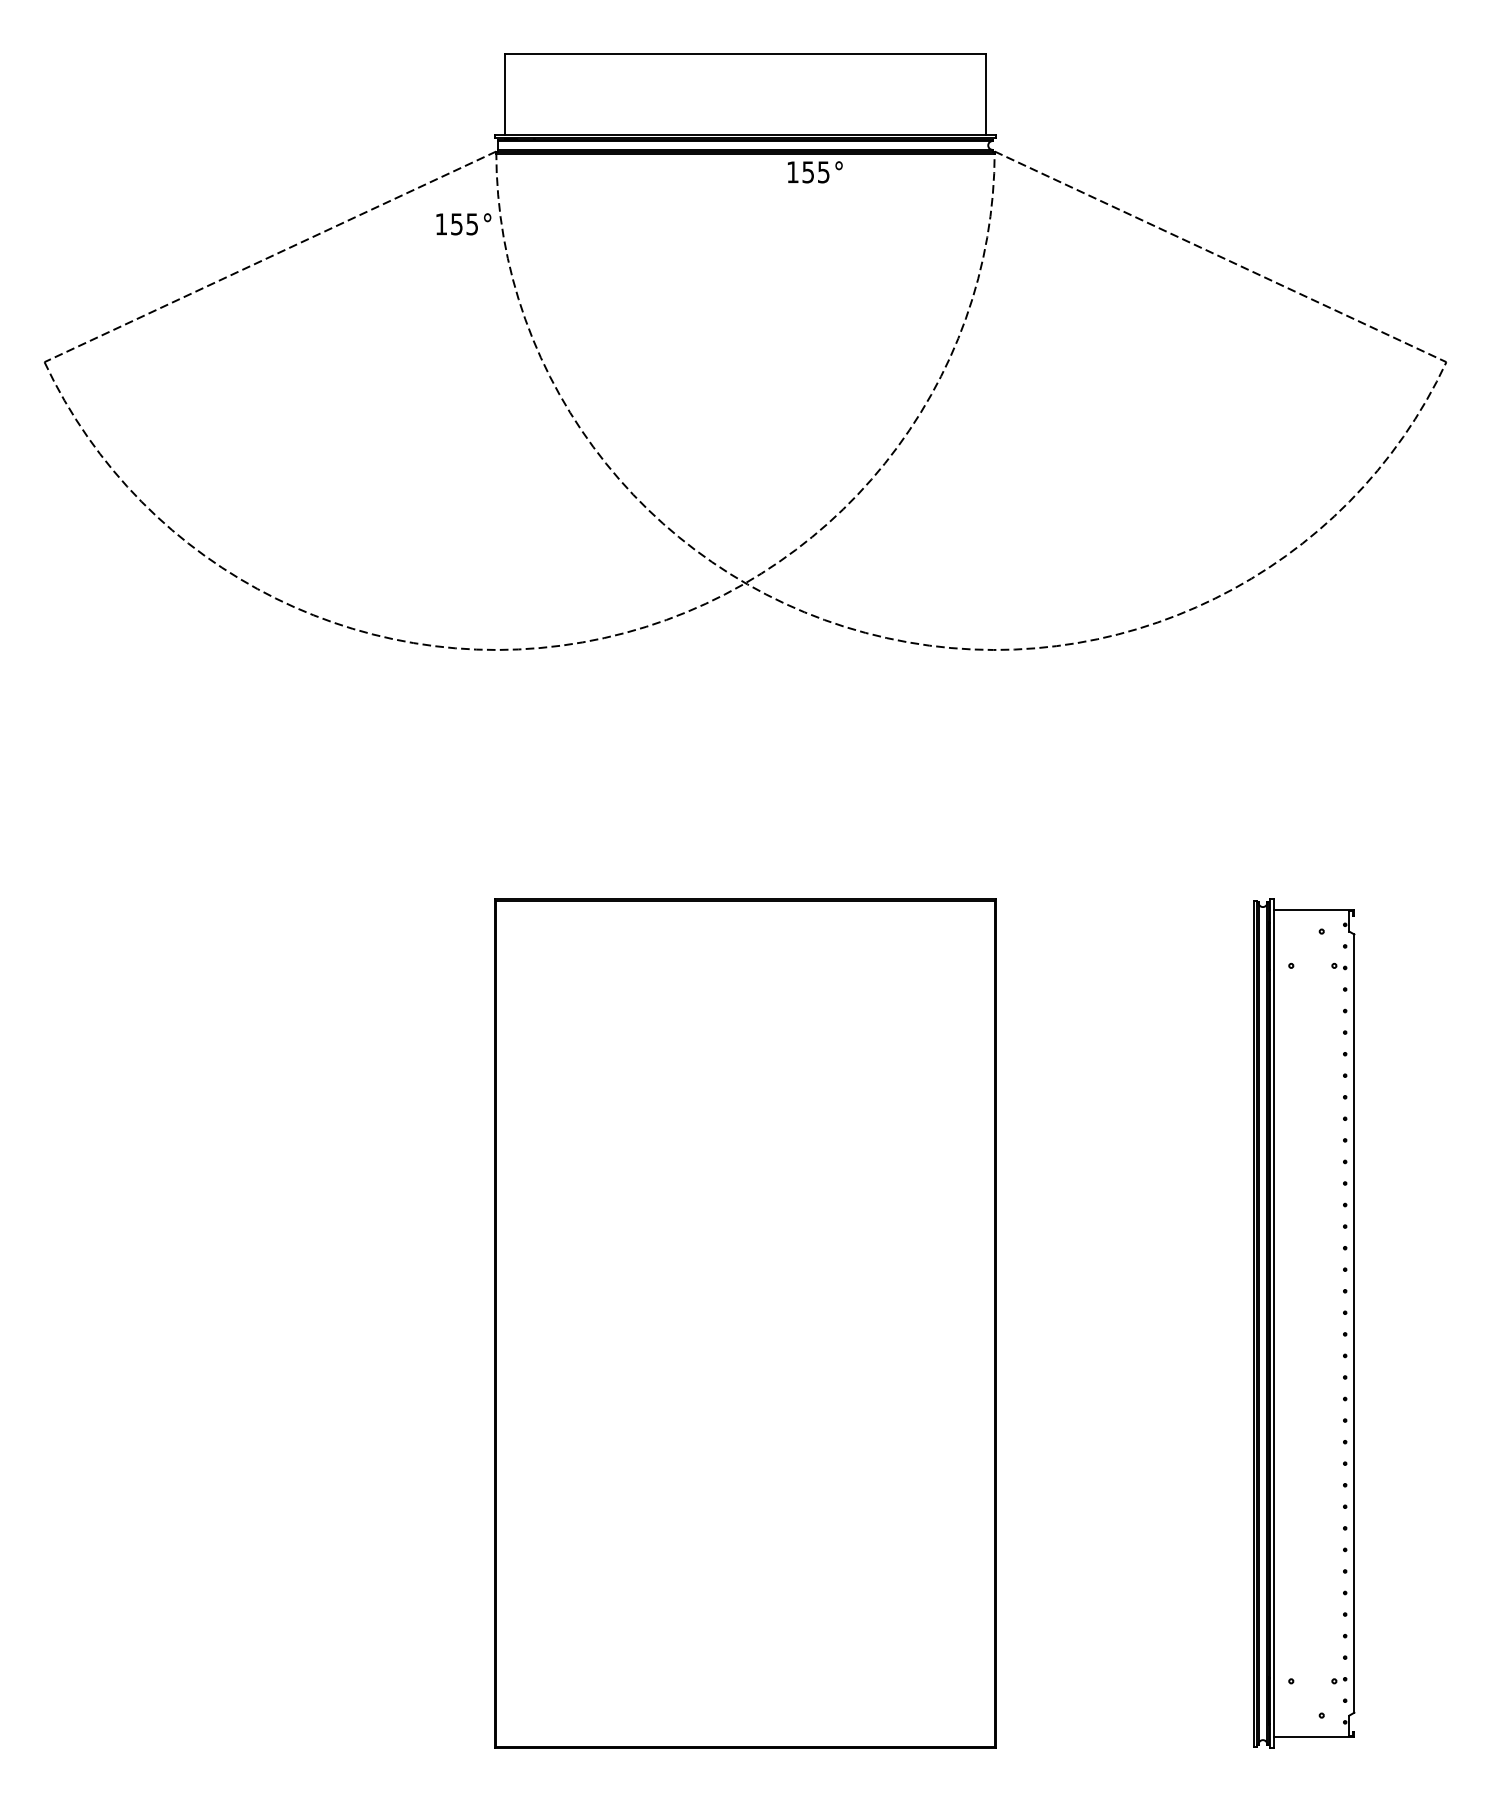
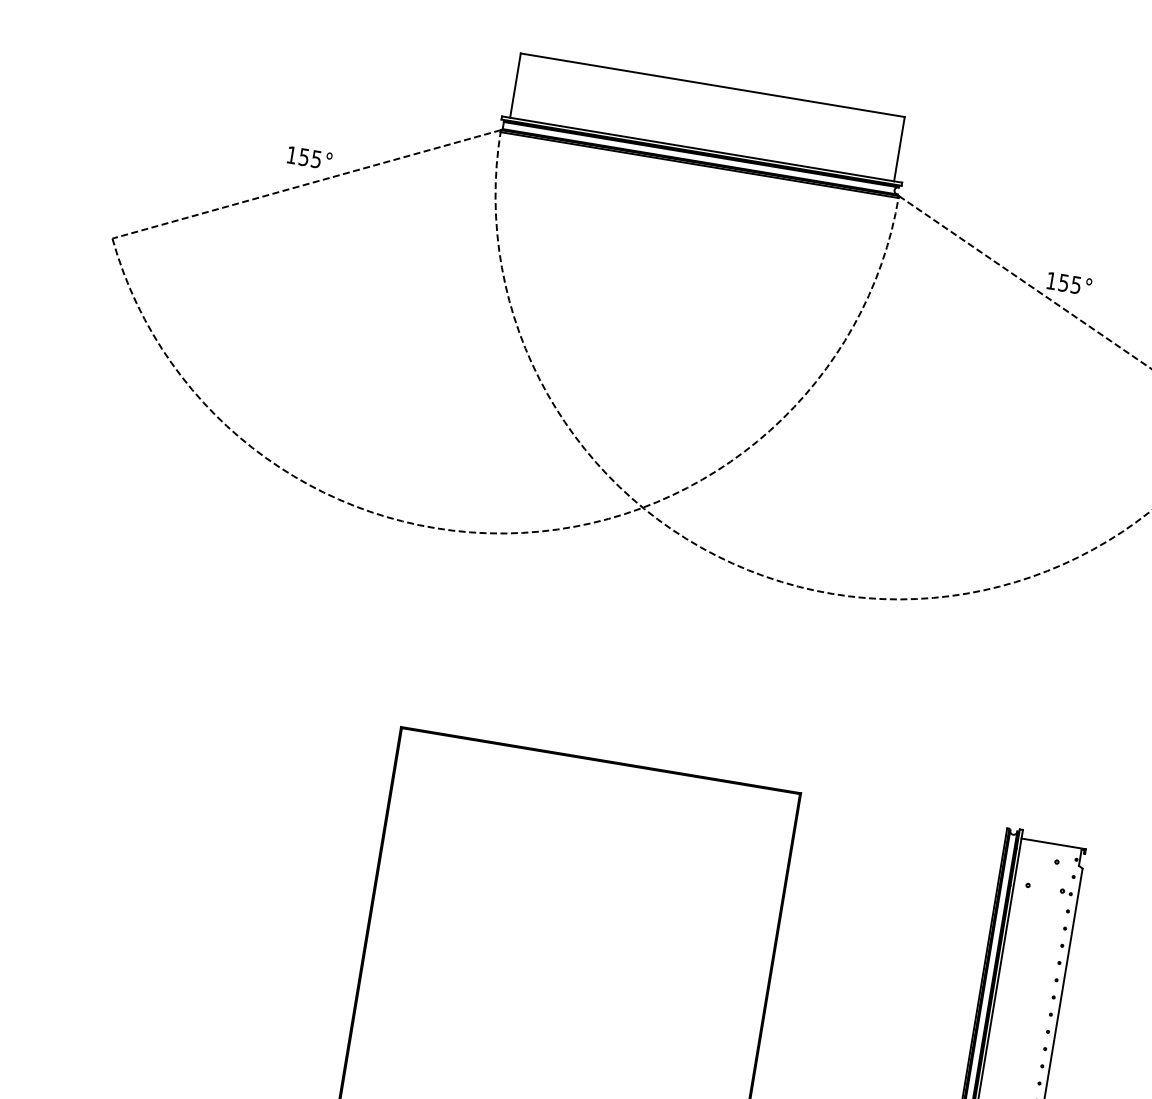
text: (815, 172) -> (1069, 284), moved
text: (463, 224) -> (309, 158), moved

